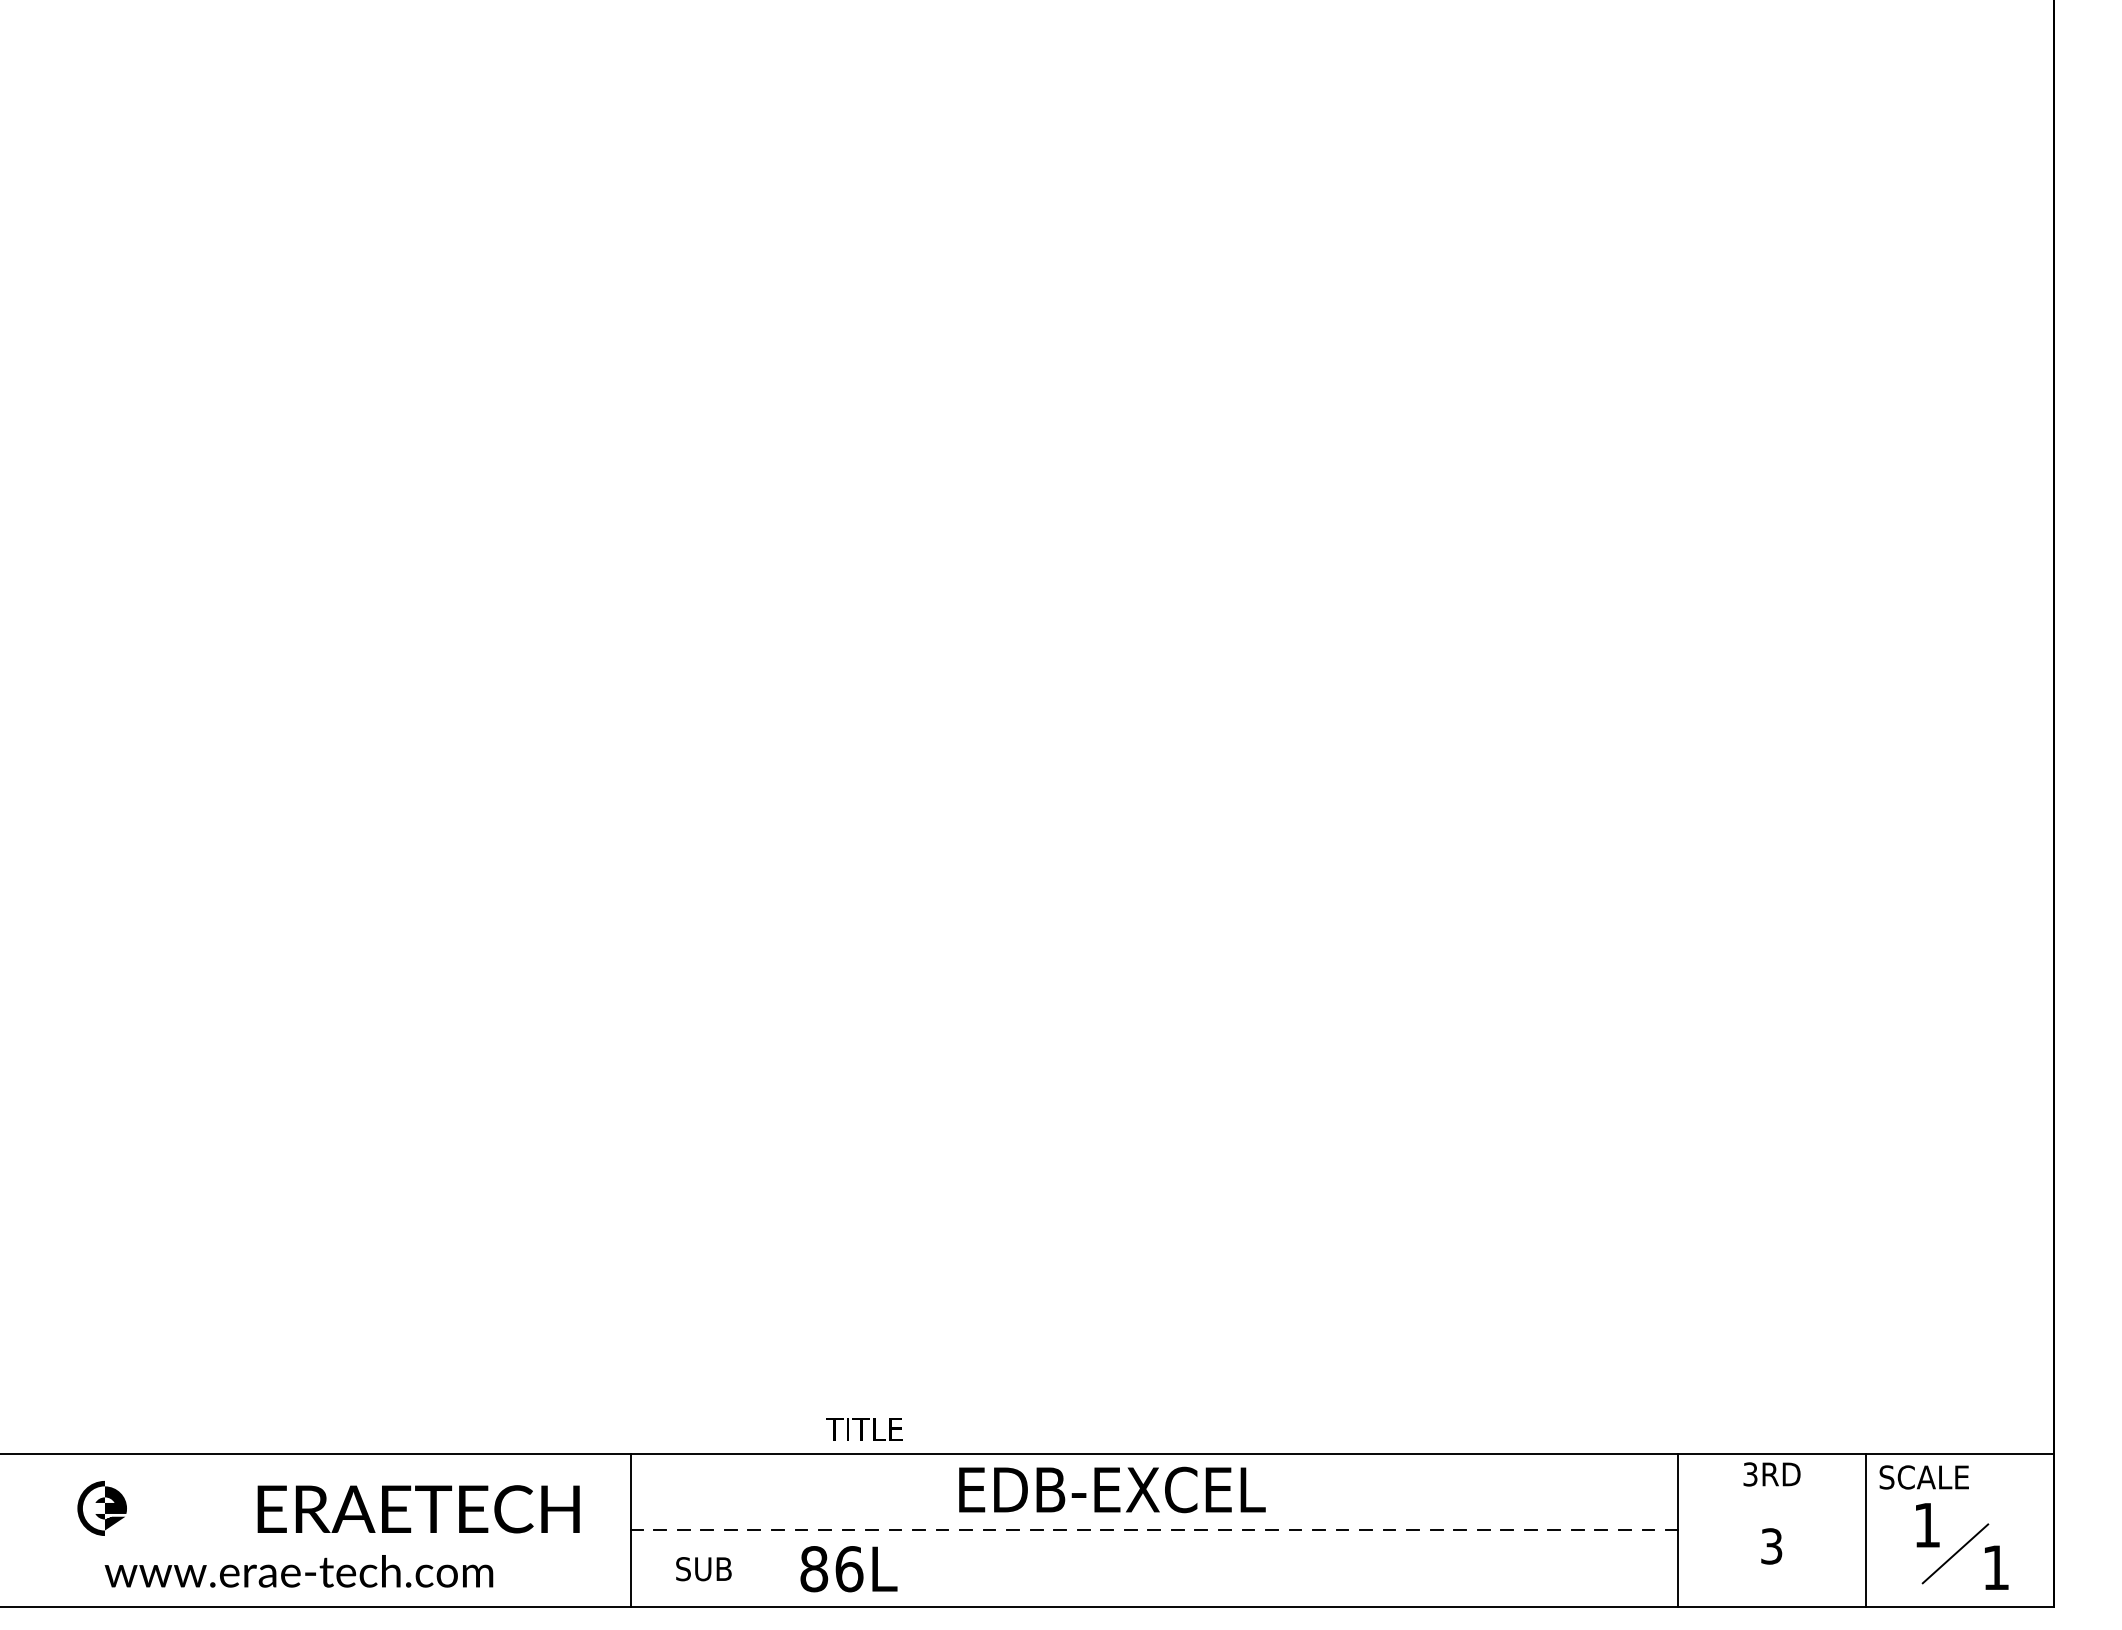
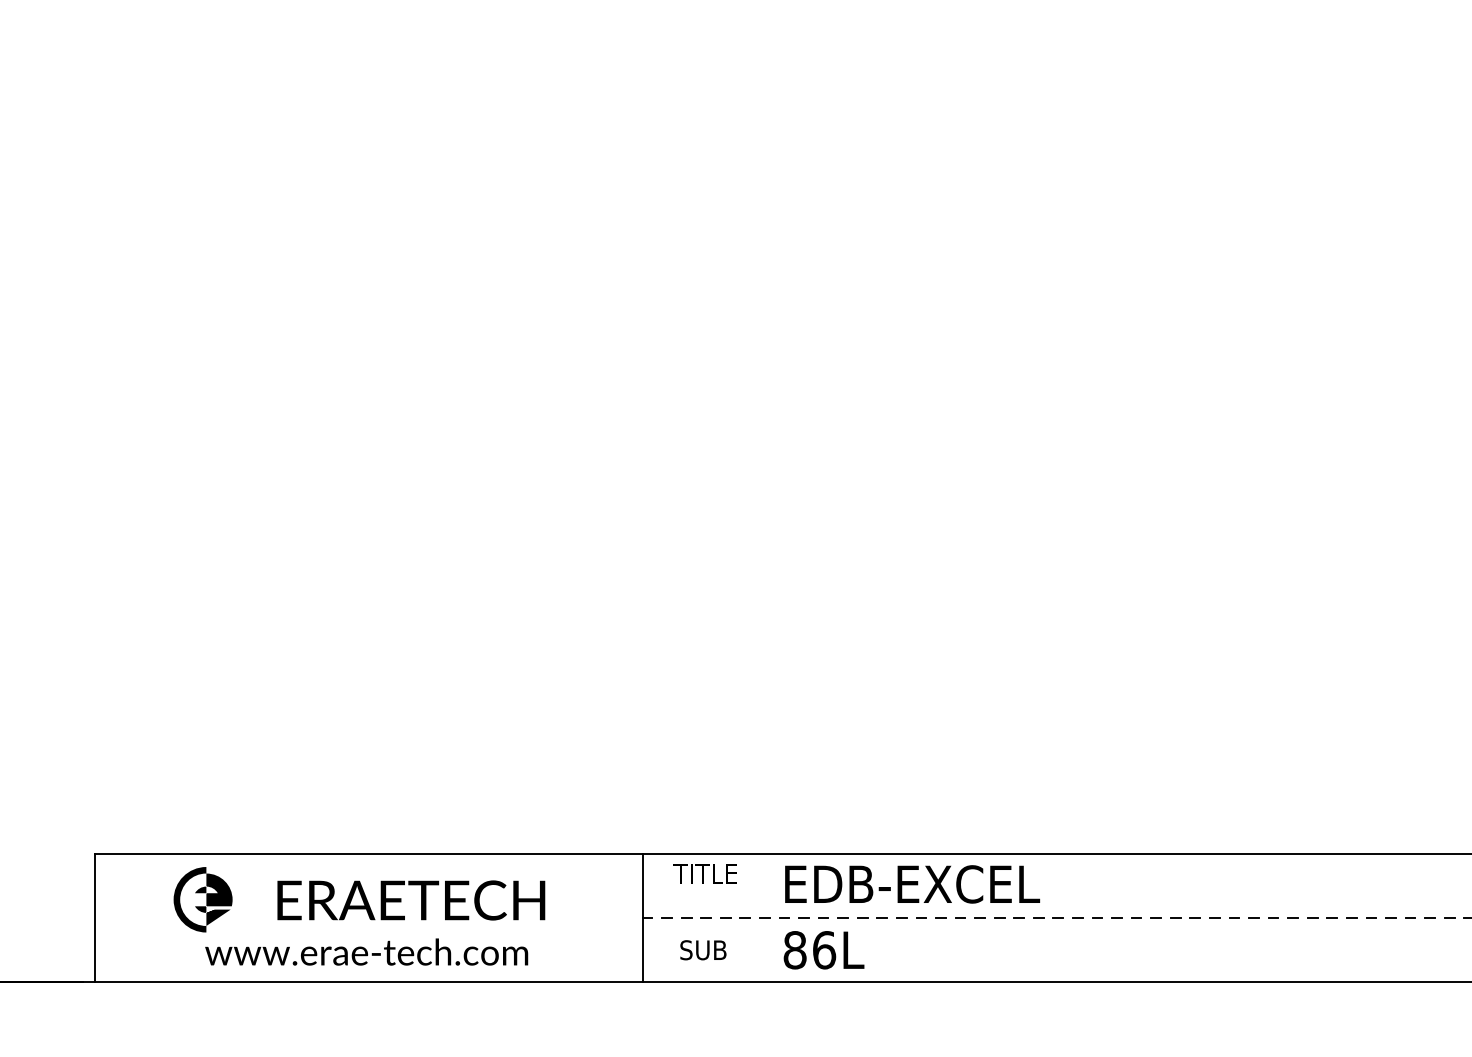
text: (864, 1429) -> (705, 874), moved
text: (1112, 1489) -> (912, 884), moved
part: (101, 1508) -> (202, 899), size x1.43
text: (418, 1509) -> (411, 900), moved

